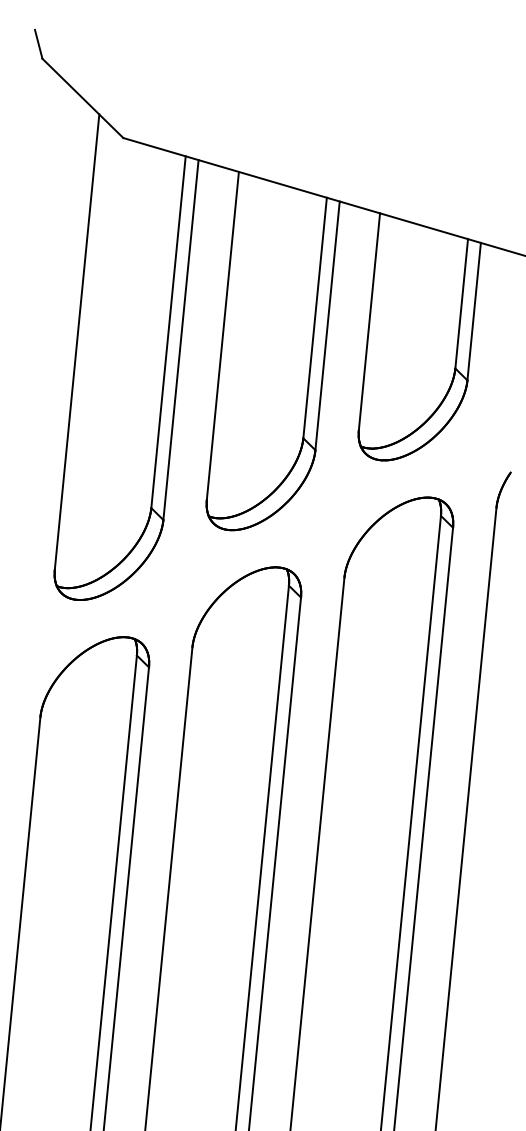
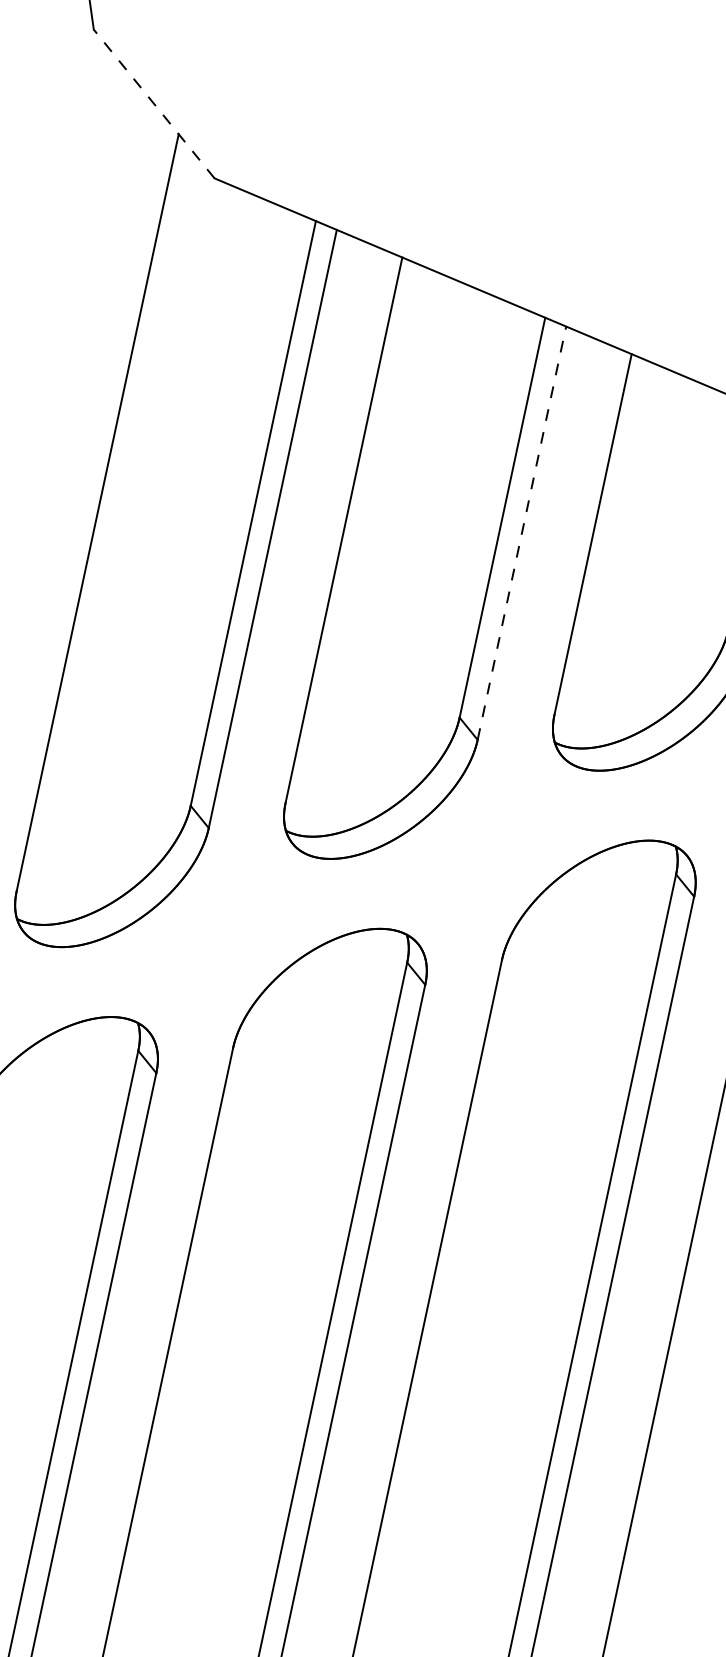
line: (82, 98) -> (153, 104), solid -> dashed
line: (327, 325) -> (521, 532), solid -> dashed

